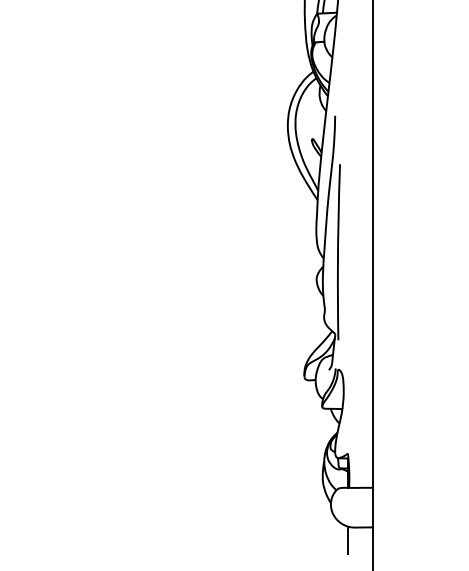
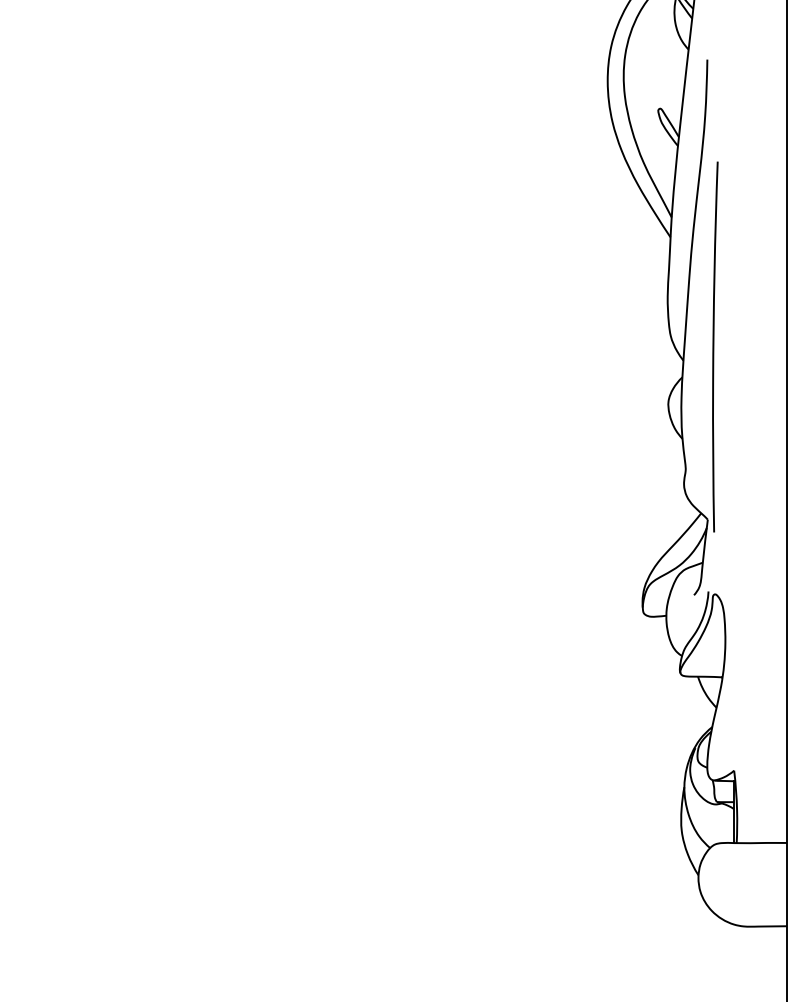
line: (347, 539) -> (733, 951), removed

